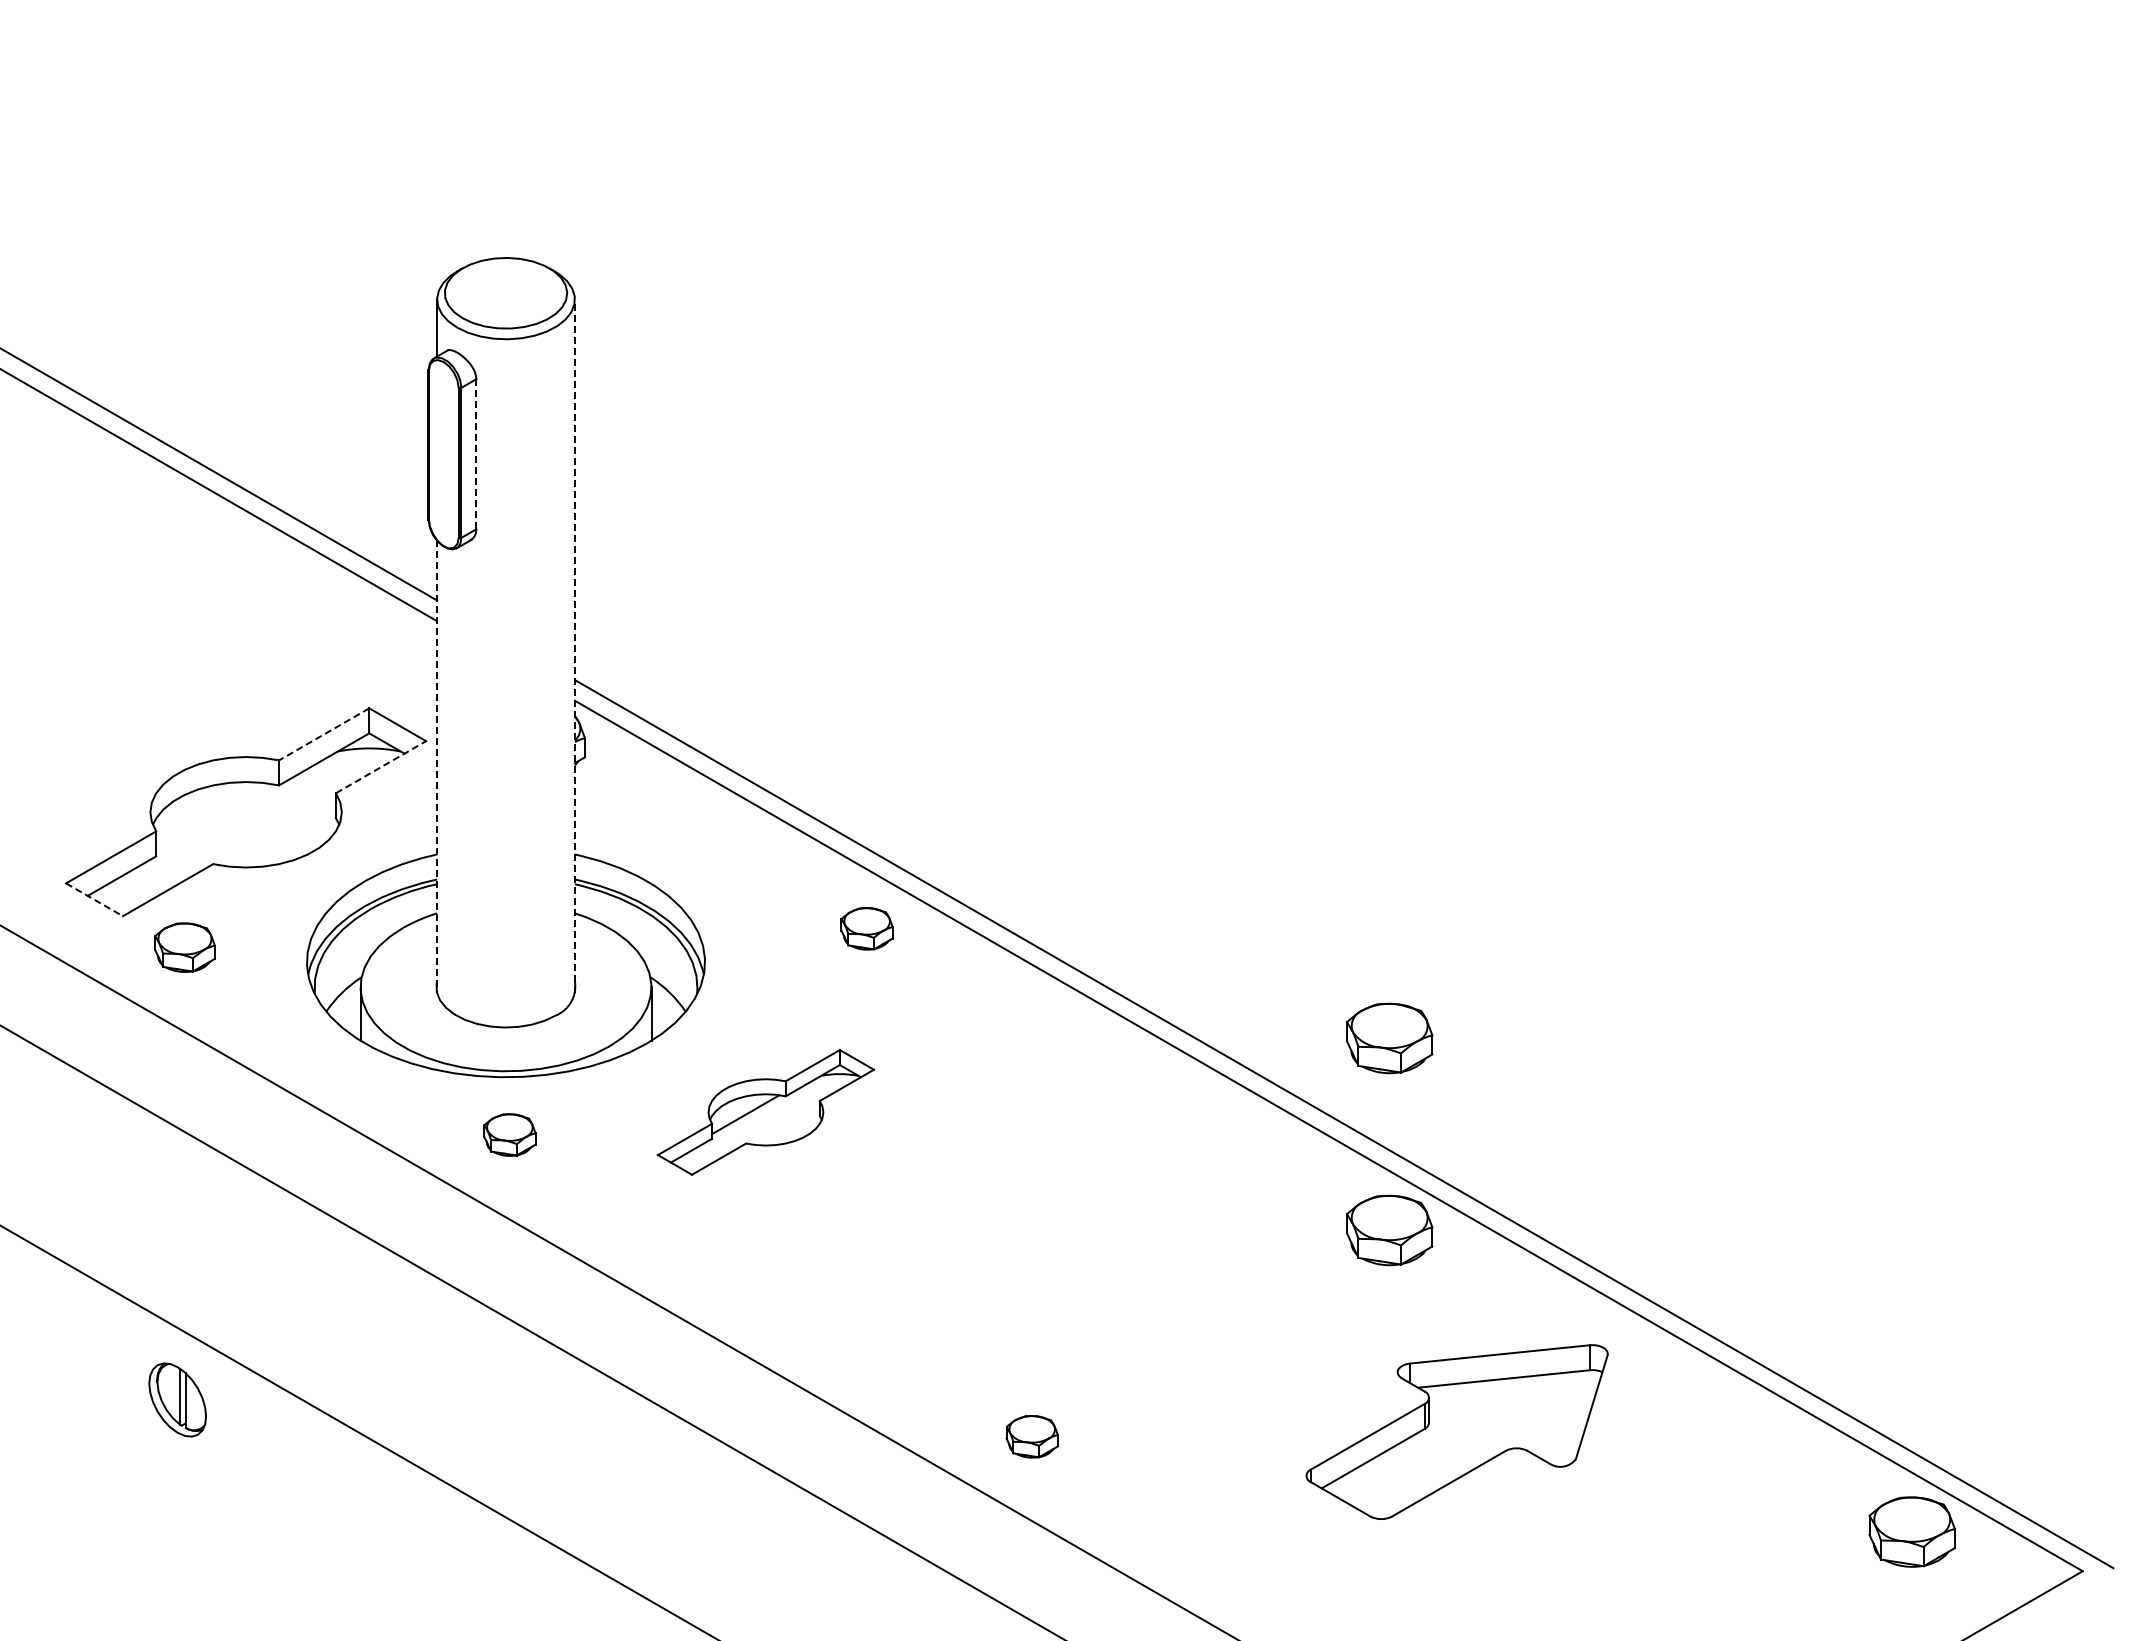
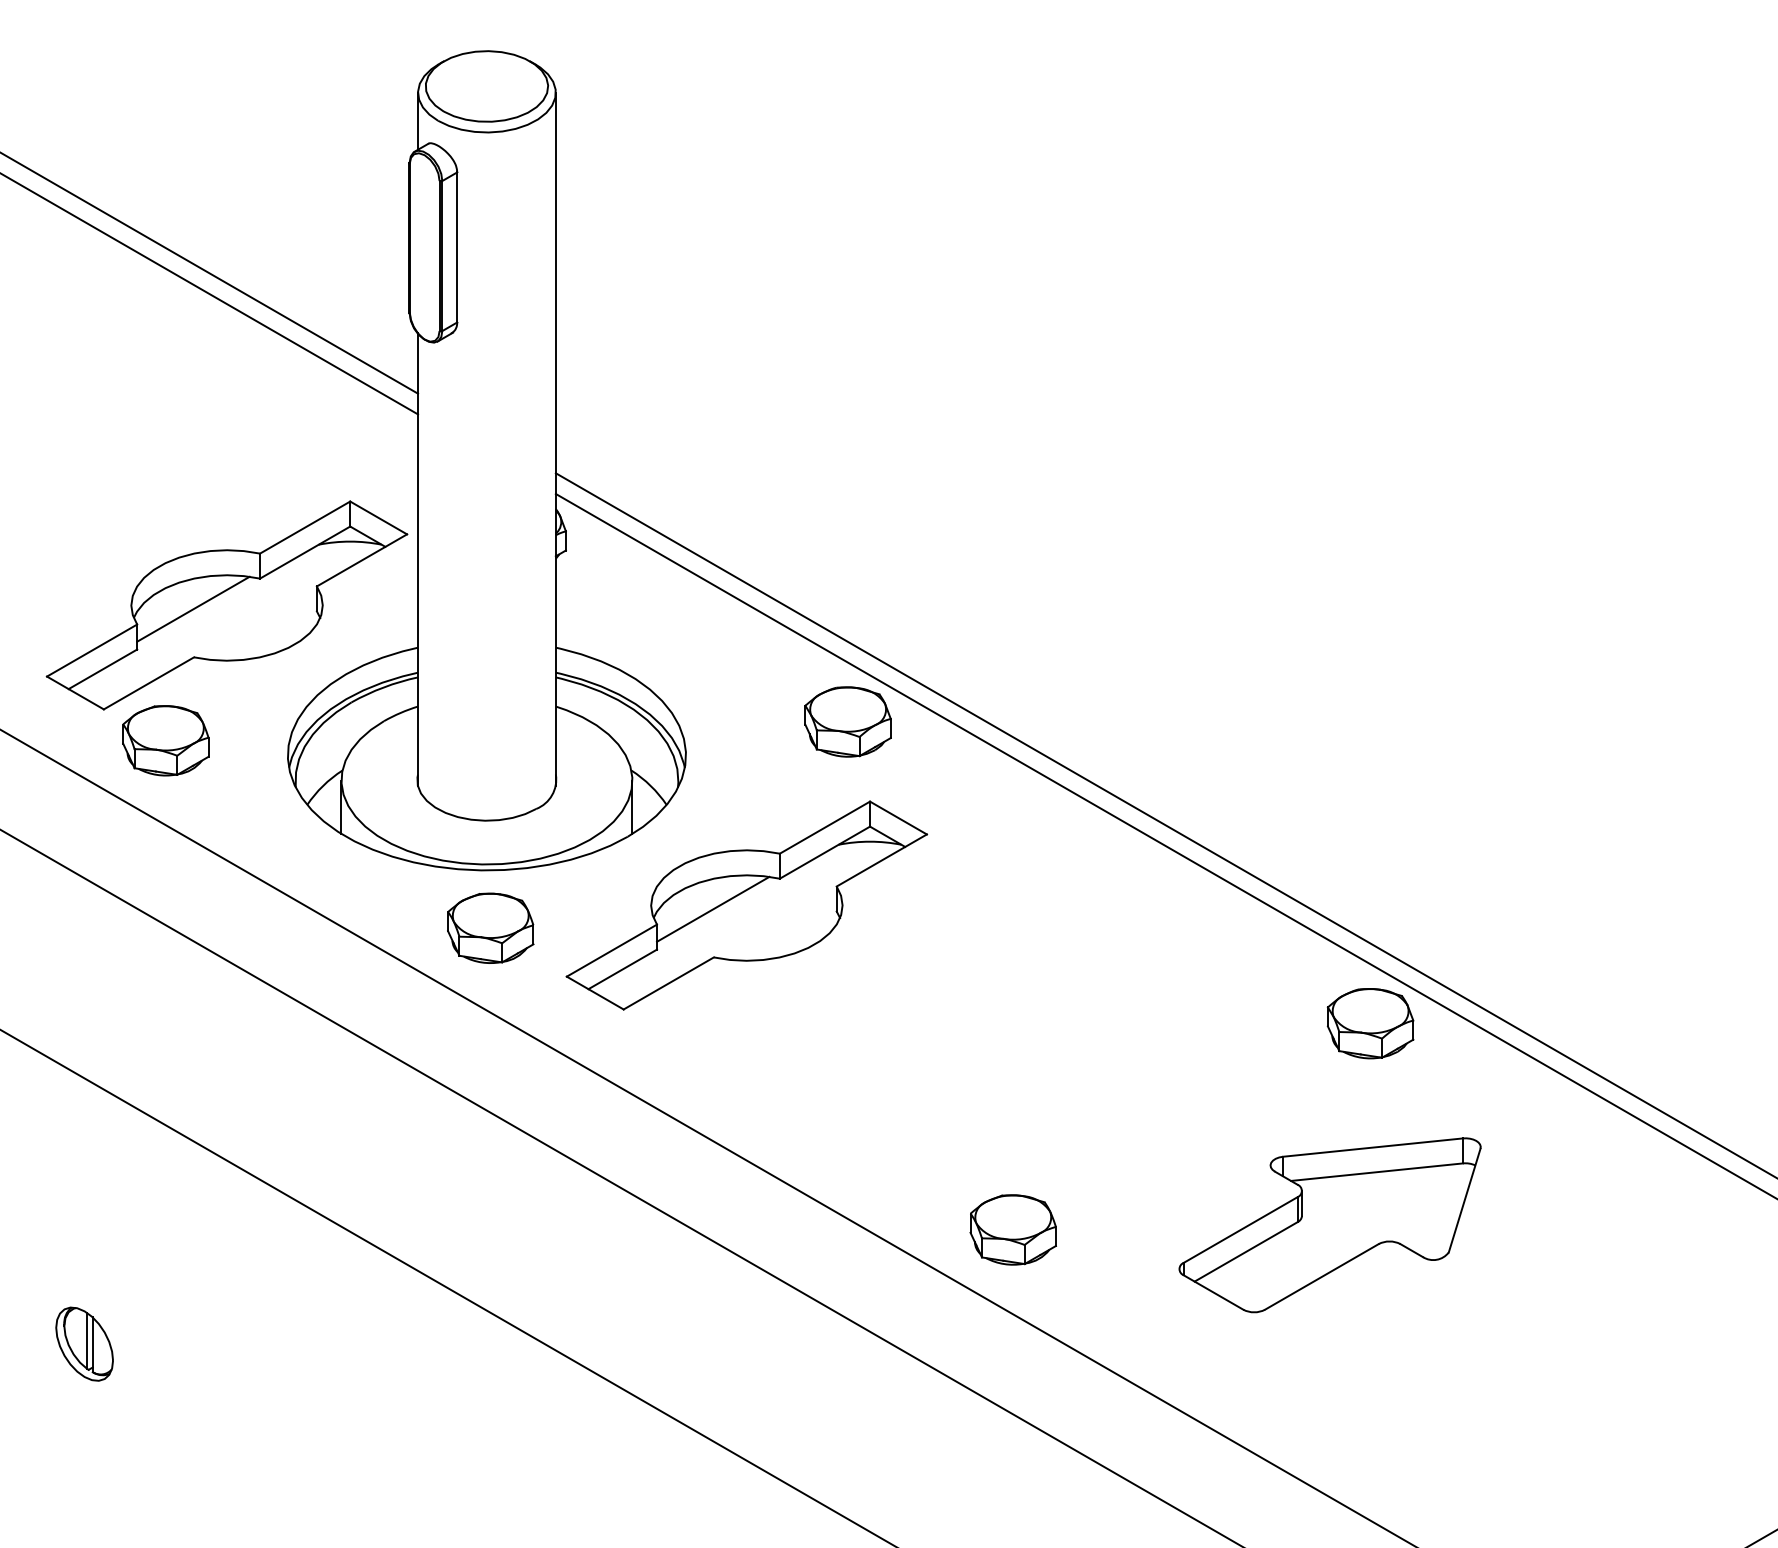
line: (476, 453) -> (457, 246), dashed -> solid
line: (574, 646) -> (555, 439), dashed -> solid
line: (323, 734) -> (304, 527), dashed -> solid
line: (381, 766) -> (362, 559), dashed -> solid
line: (437, 766) -> (418, 559), dashed -> solid
line: (212, 815) -> (193, 608), added
line: (94, 899) -> (75, 692), dashed -> solid
part: (866, 928) -> (847, 721), size x1.67
part: (184, 947) -> (165, 740), size x1.43
part: (1389, 1038) -> (1370, 831), removed
part: (765, 1112) -> (746, 905), size x1.67
part: (509, 1134) -> (490, 927), size x1.67
part: (177, 1399) -> (84, 1343), moved
part: (1456, 1431) -> (1329, 1224), moved
part: (1031, 1436) -> (1012, 1229), size x1.67

